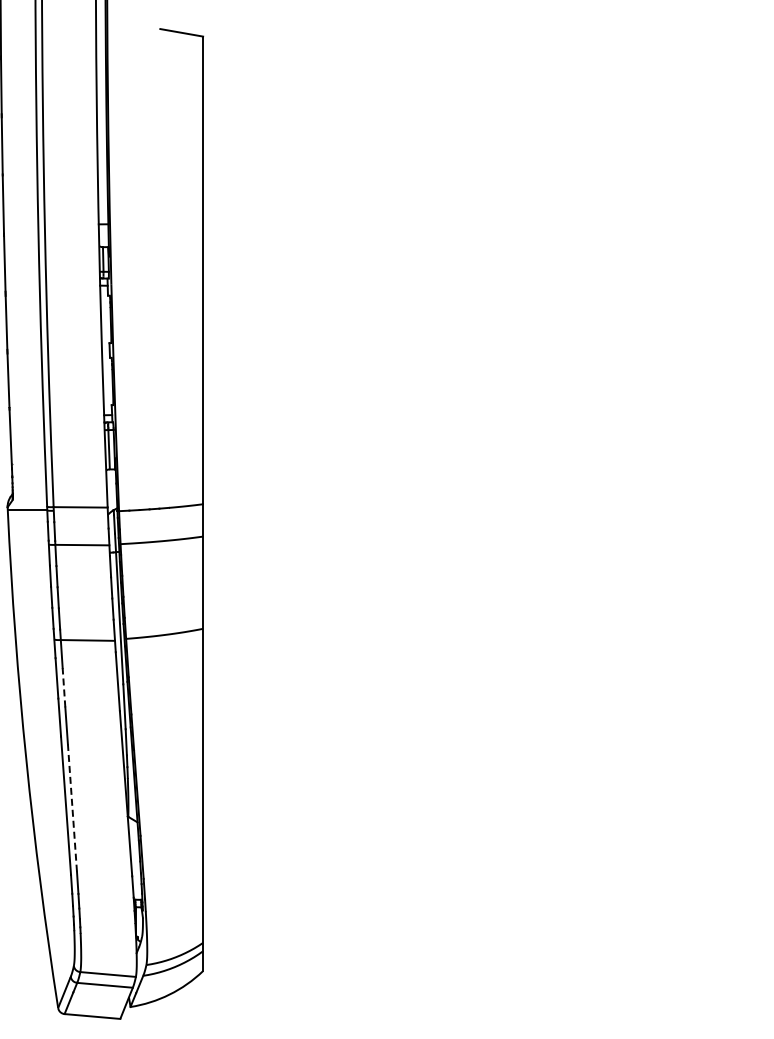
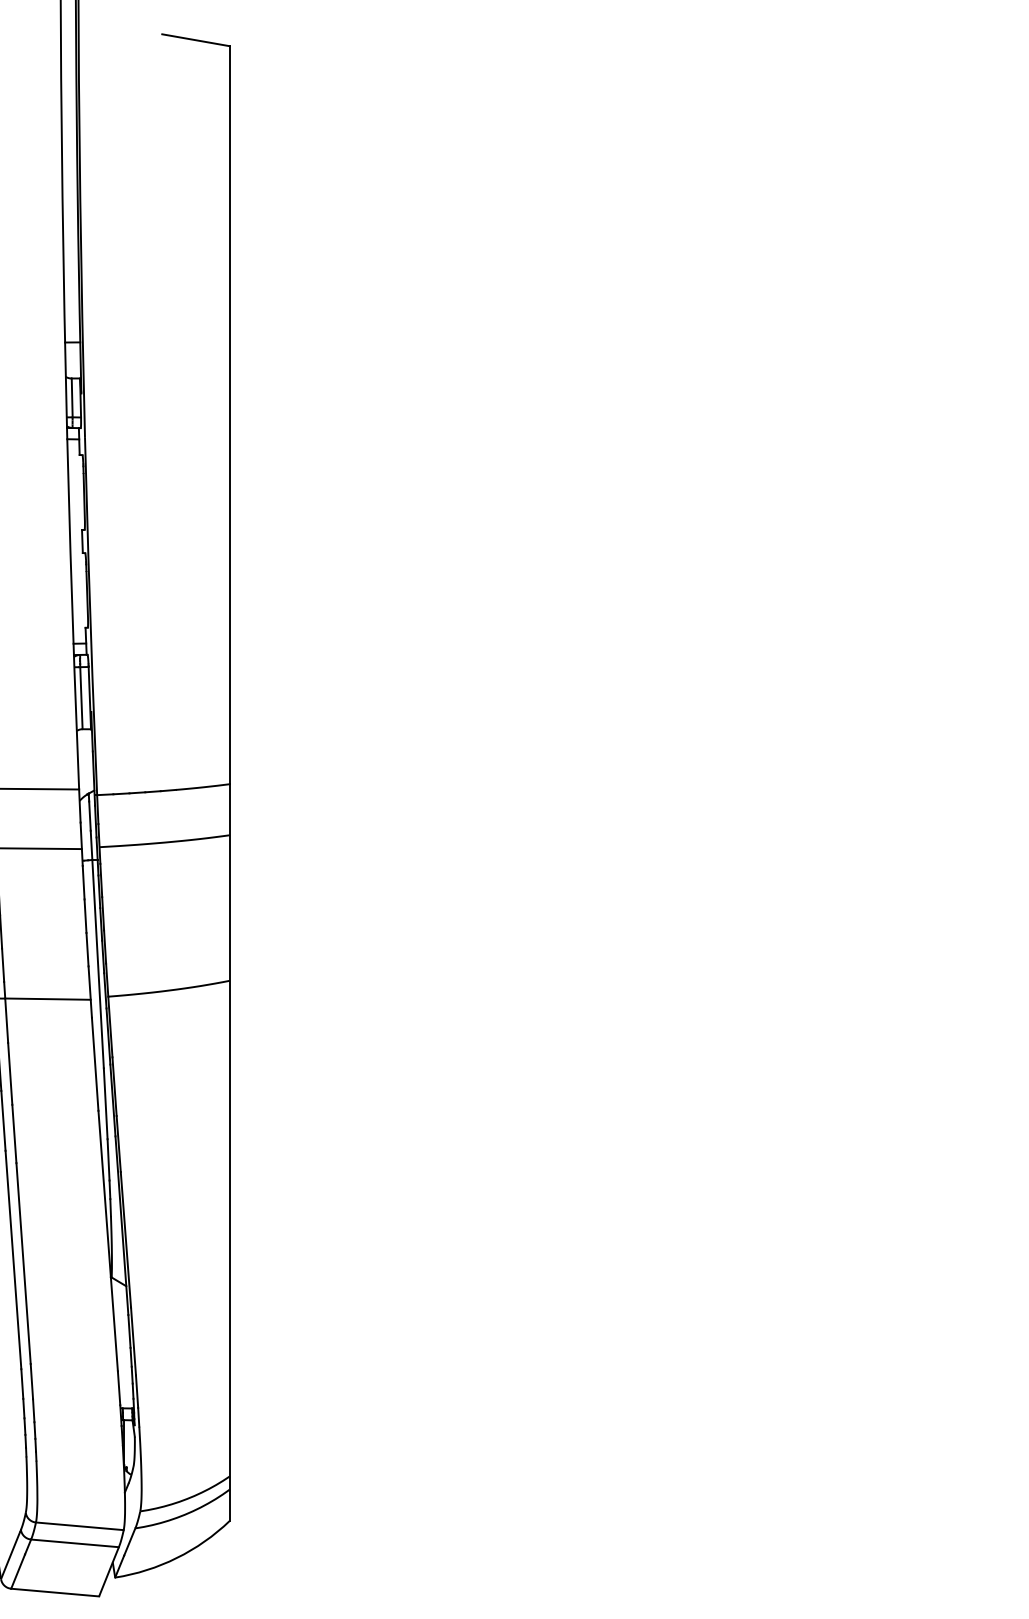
line: (64, 687) -> (11, 1073), dashed -> solid
line: (72, 808) -> (23, 1264), dashed -> solid

